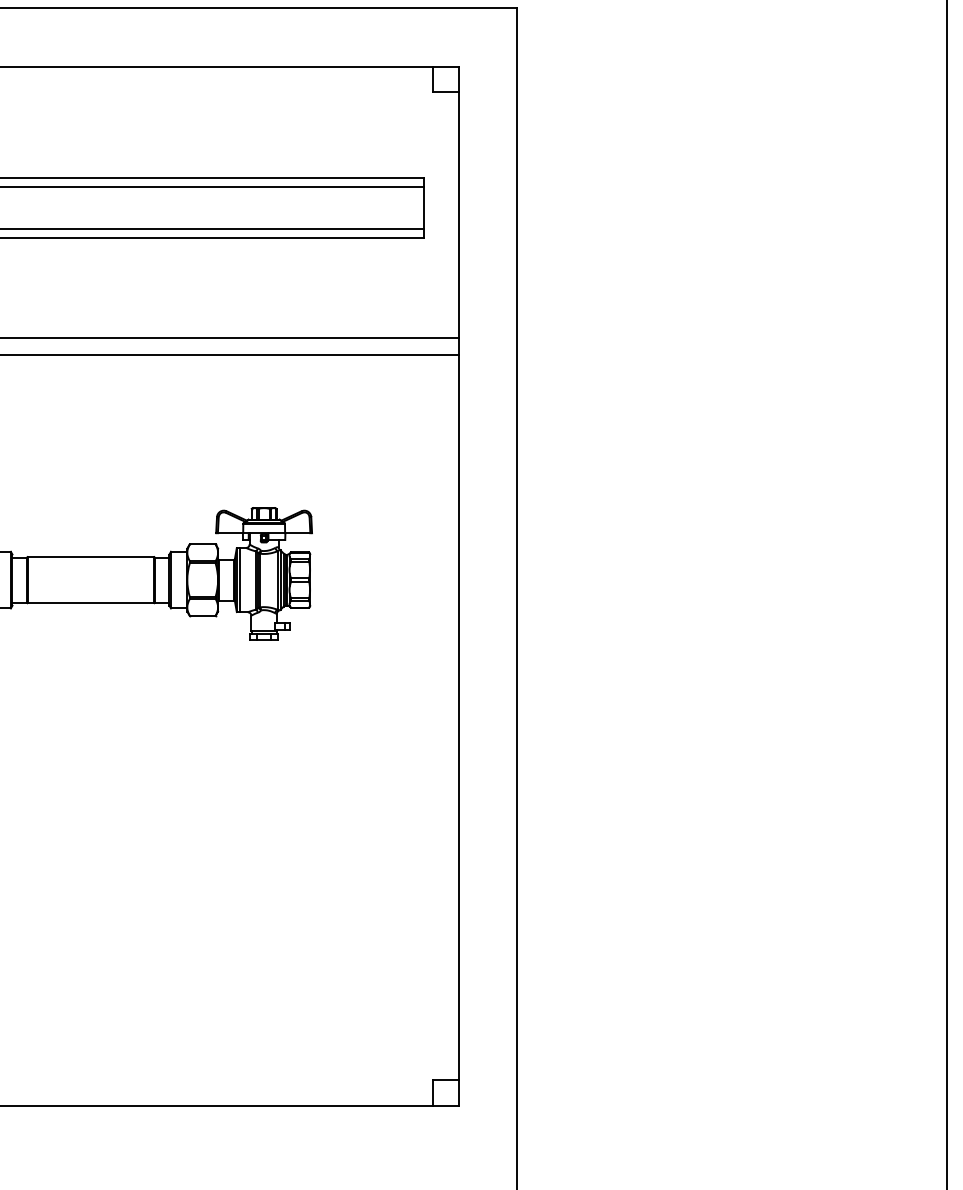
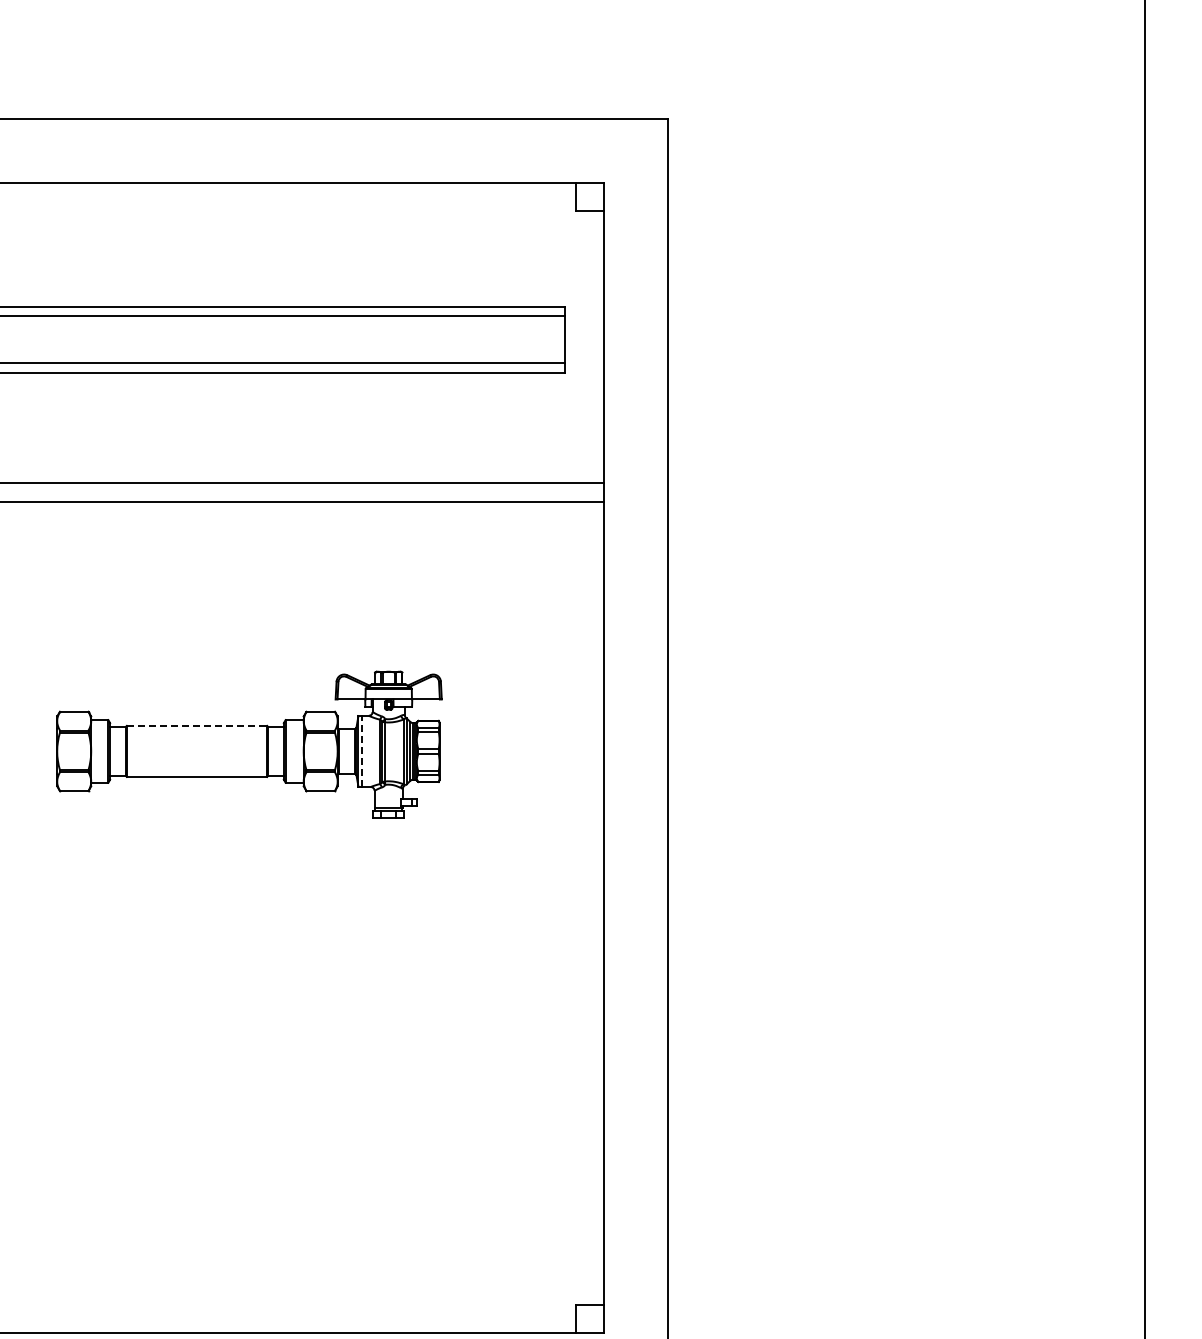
line: (91, 556) -> (197, 725), solid -> dashed
line: (240, 580) -> (362, 751), solid -> dashed

